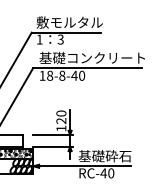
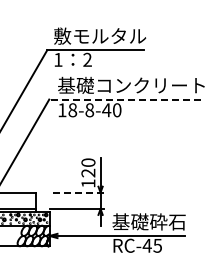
text: (60, 39) -> (87, 59), 3 -> 2
line: (88, 68) -> (125, 99), solid -> dashed
line: (52, 135) -> (76, 192), solid -> dashed
text: (111, 173) -> (157, 245), RC-40 -> RC-45

